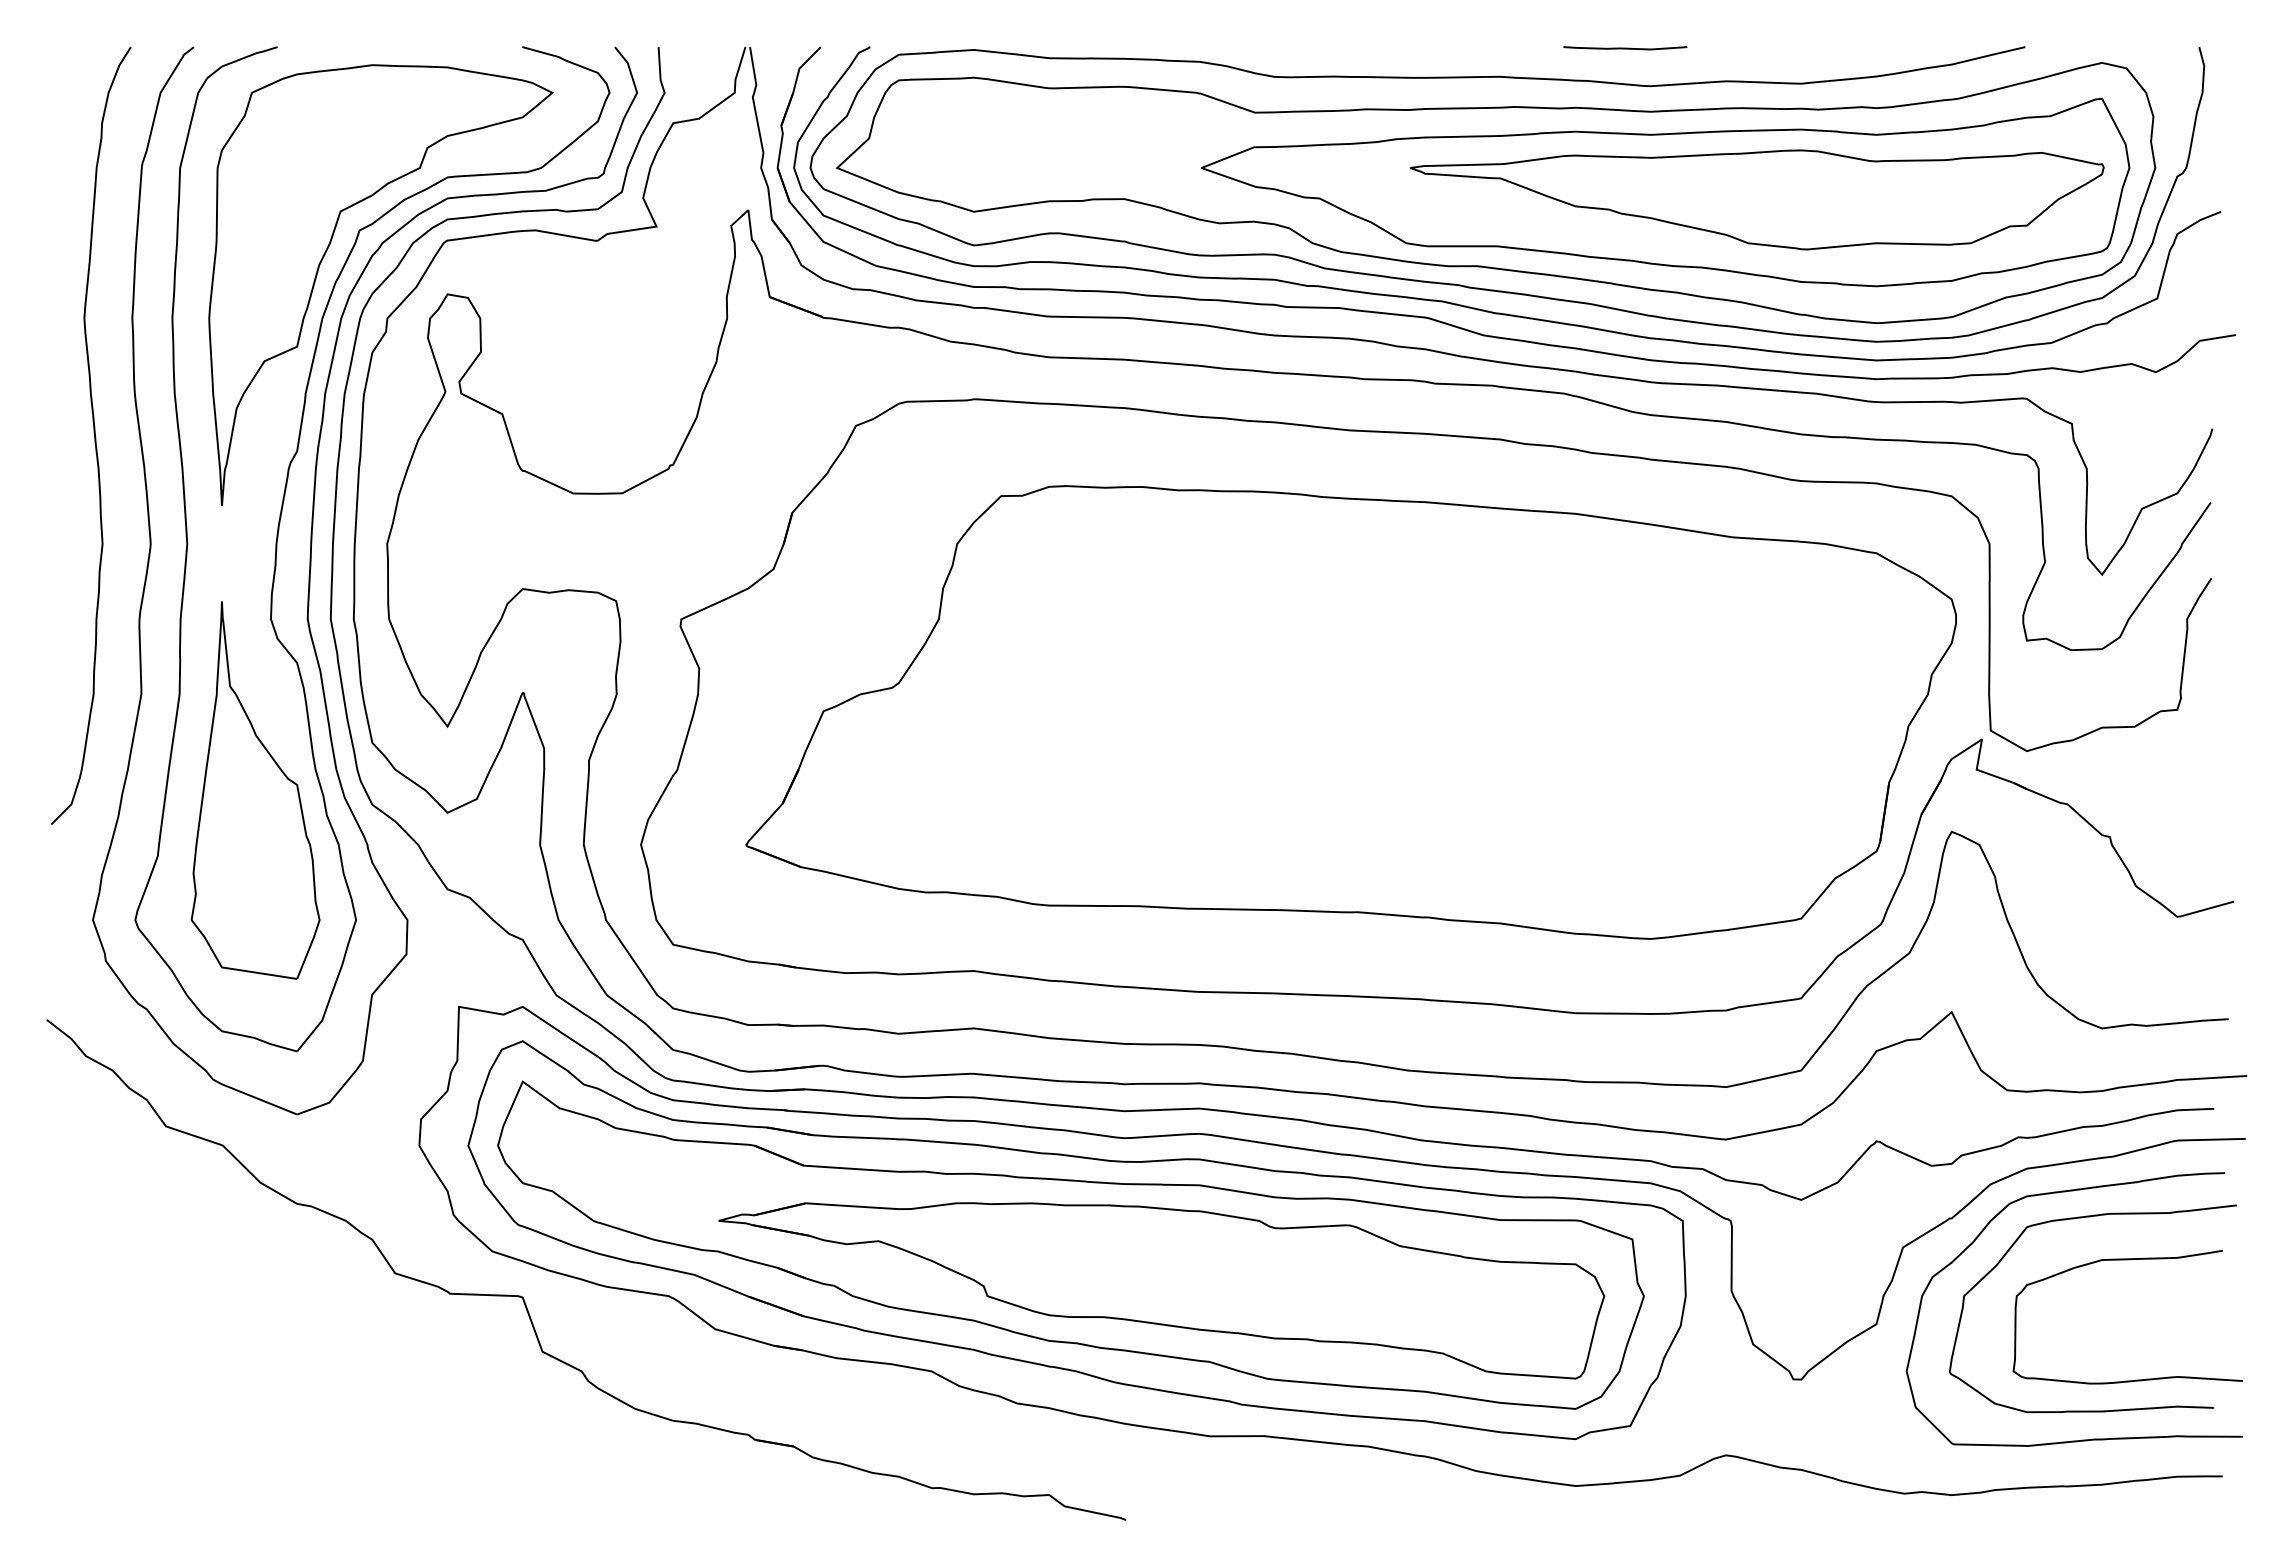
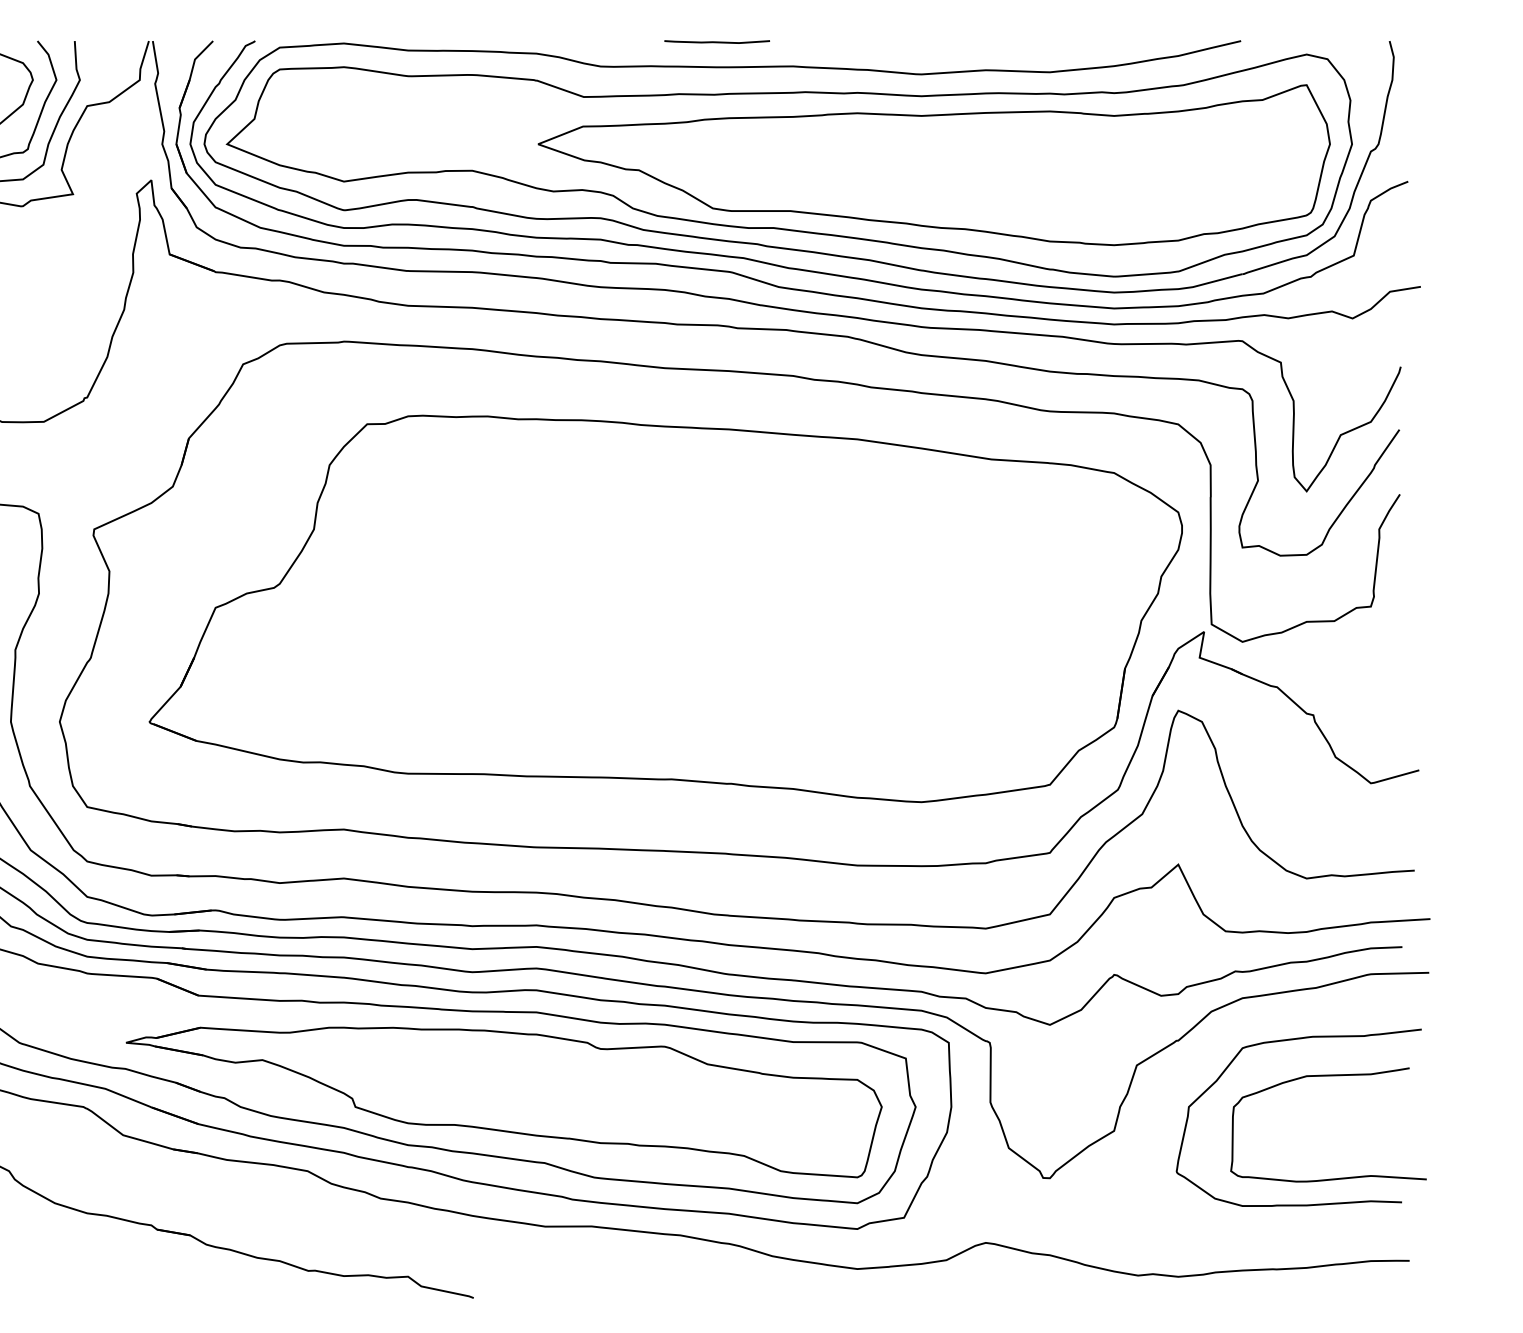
curve: (1625, 48) -> (717, 42), moved
part: (1757, 199) -> (1012, 171), removed
curve: (2057, 1193) -> (1268, 1019), removed

